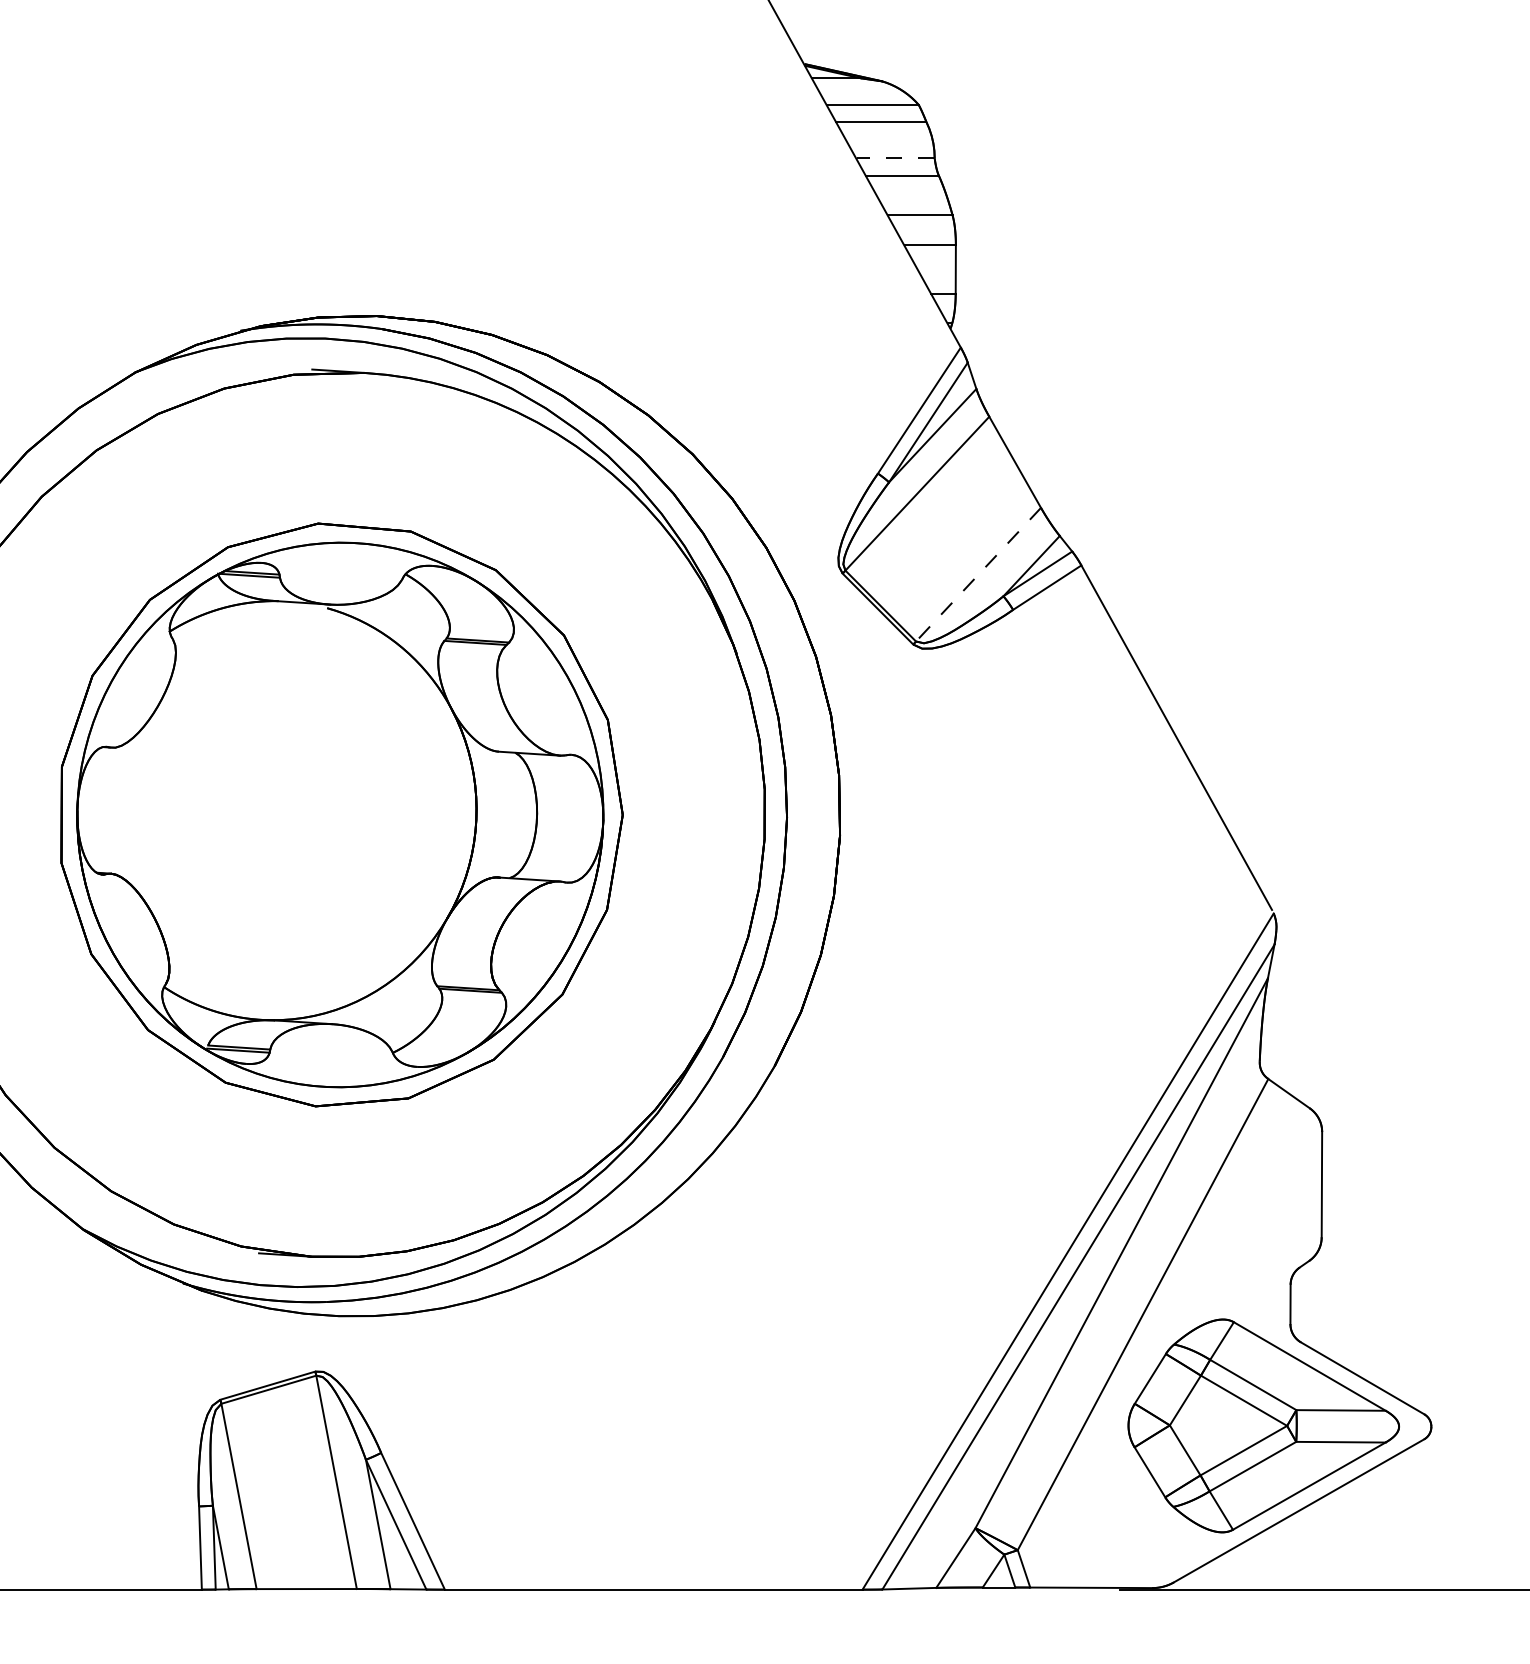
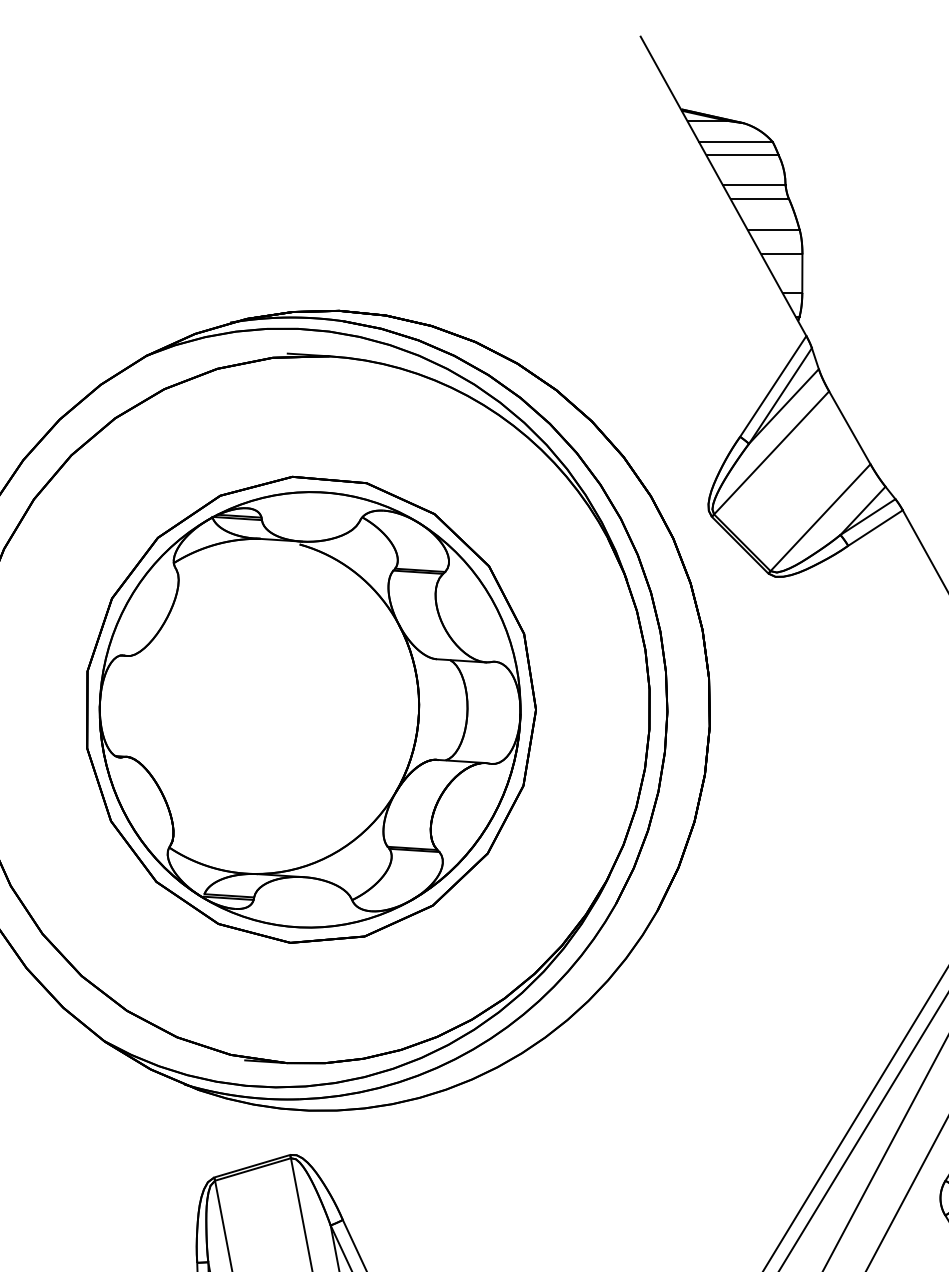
line: (895, 158) -> (754, 184), dashed -> solid
line: (978, 575) -> (820, 518), dashed -> solid

